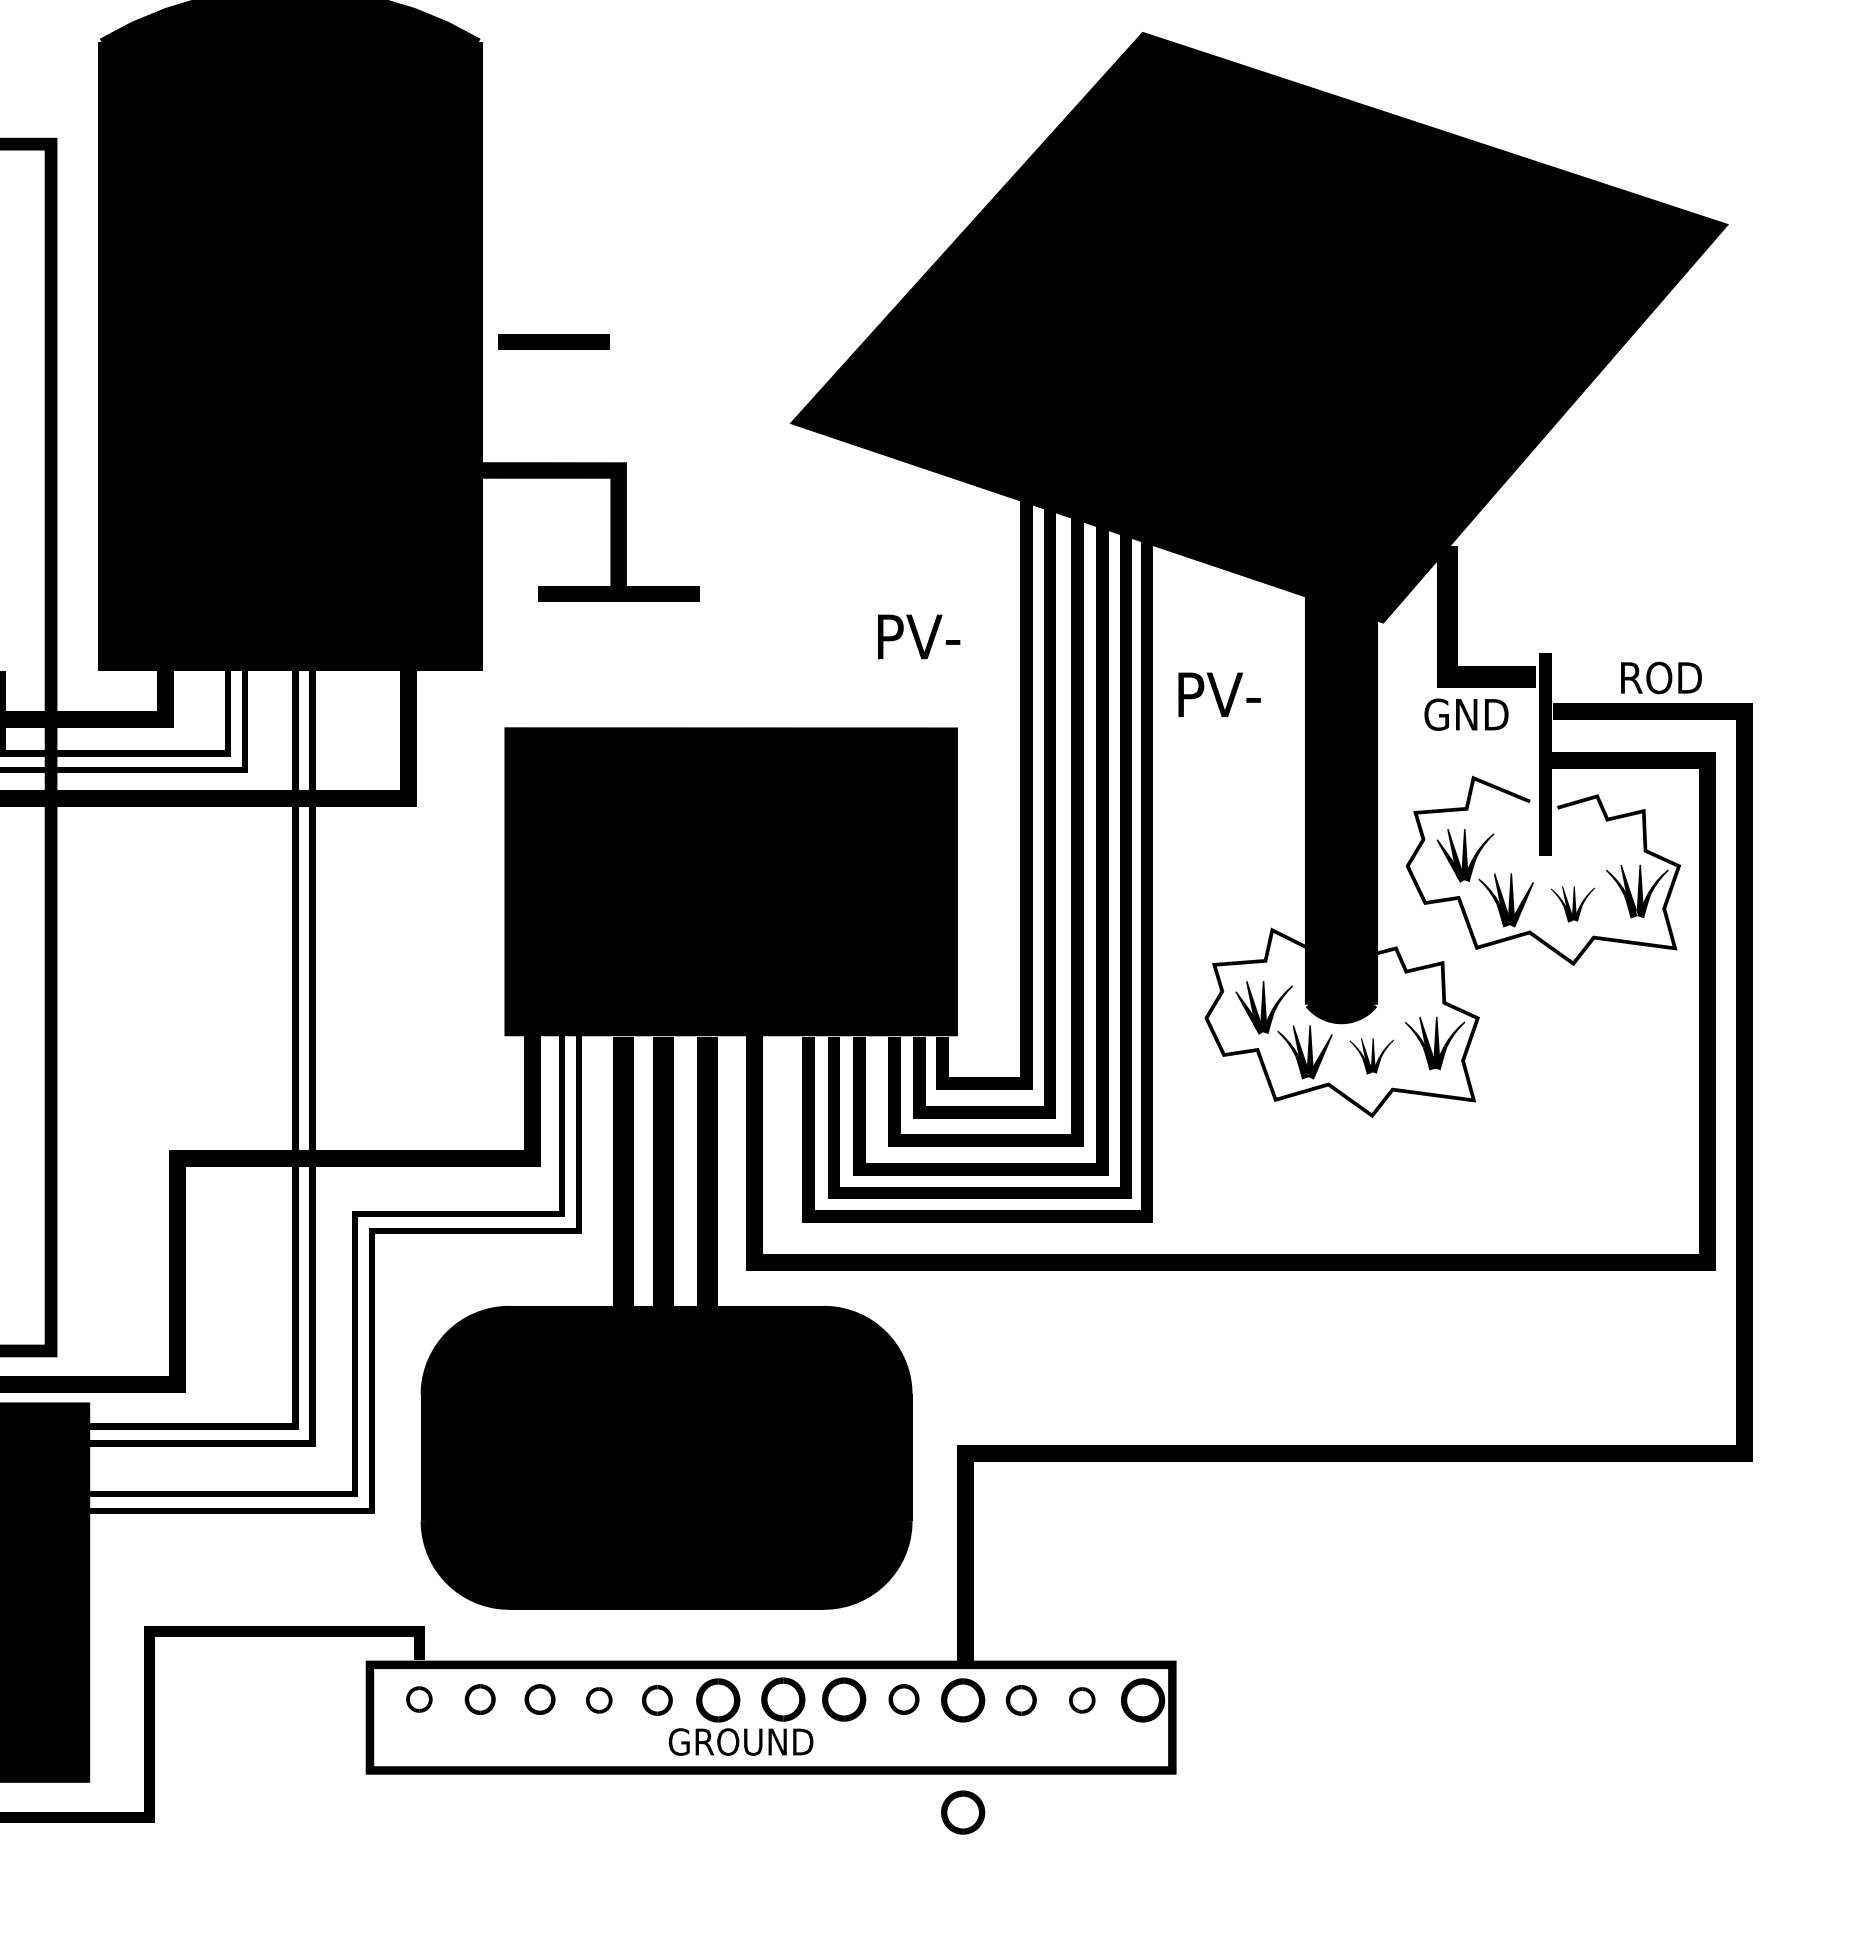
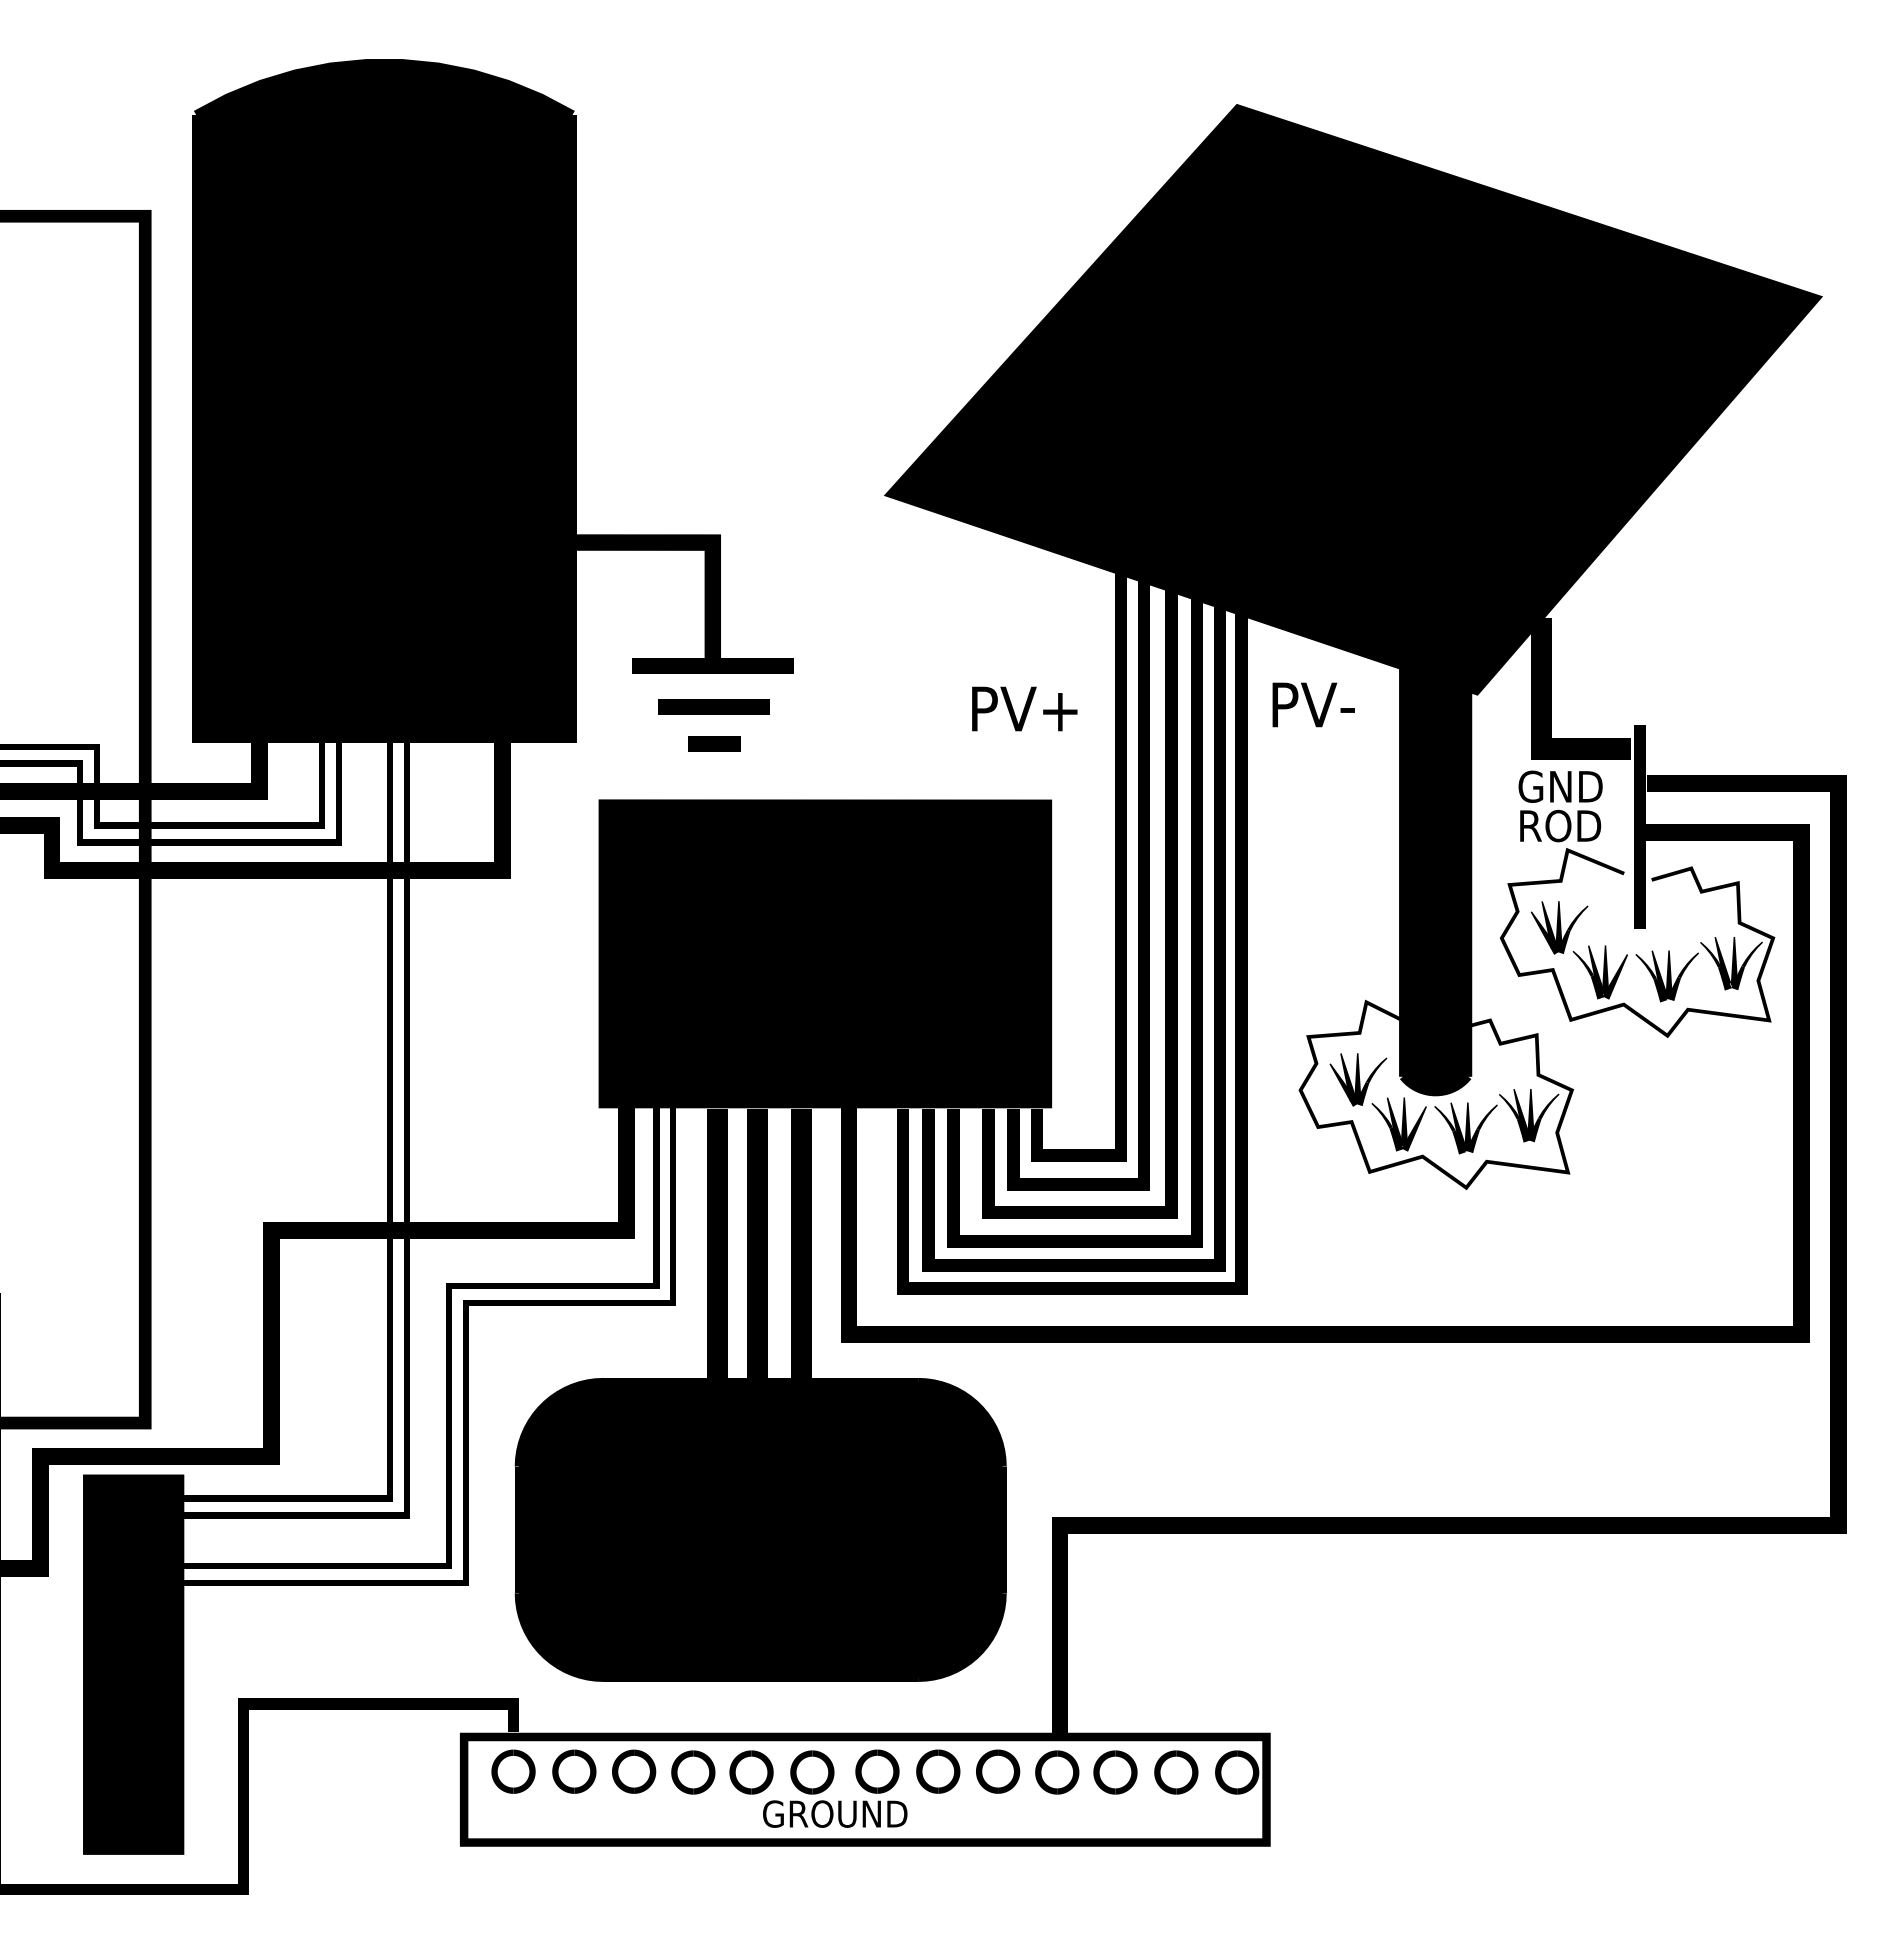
line: (553, 341) -> (713, 706), moved
text: (964, 640) -> (1058, 712), PV- -> PV+
line: (620, 671) -> (714, 743), added
text: (1661, 677) -> (1560, 825), moved
text: (1219, 694) -> (1313, 704), moved
part: (1572, 904) -> (1666, 976), size x1.43
part: (1371, 1056) -> (1465, 1128), size x1.43
part: (419, 1699) -> (513, 1771), size x1.67
part: (480, 1699) -> (574, 1771), size x1.43
part: (540, 1699) -> (634, 1771), size x1.43
part: (904, 1699) -> (998, 1771), size x1.43
part: (599, 1700) -> (693, 1772), size x1.67
part: (657, 1700) -> (751, 1772), size x1.43
part: (1021, 1700) -> (1115, 1772), size x1.43
part: (1082, 1700) -> (1176, 1772), size x1.67
part: (963, 1812) -> (1057, 1884), removed

